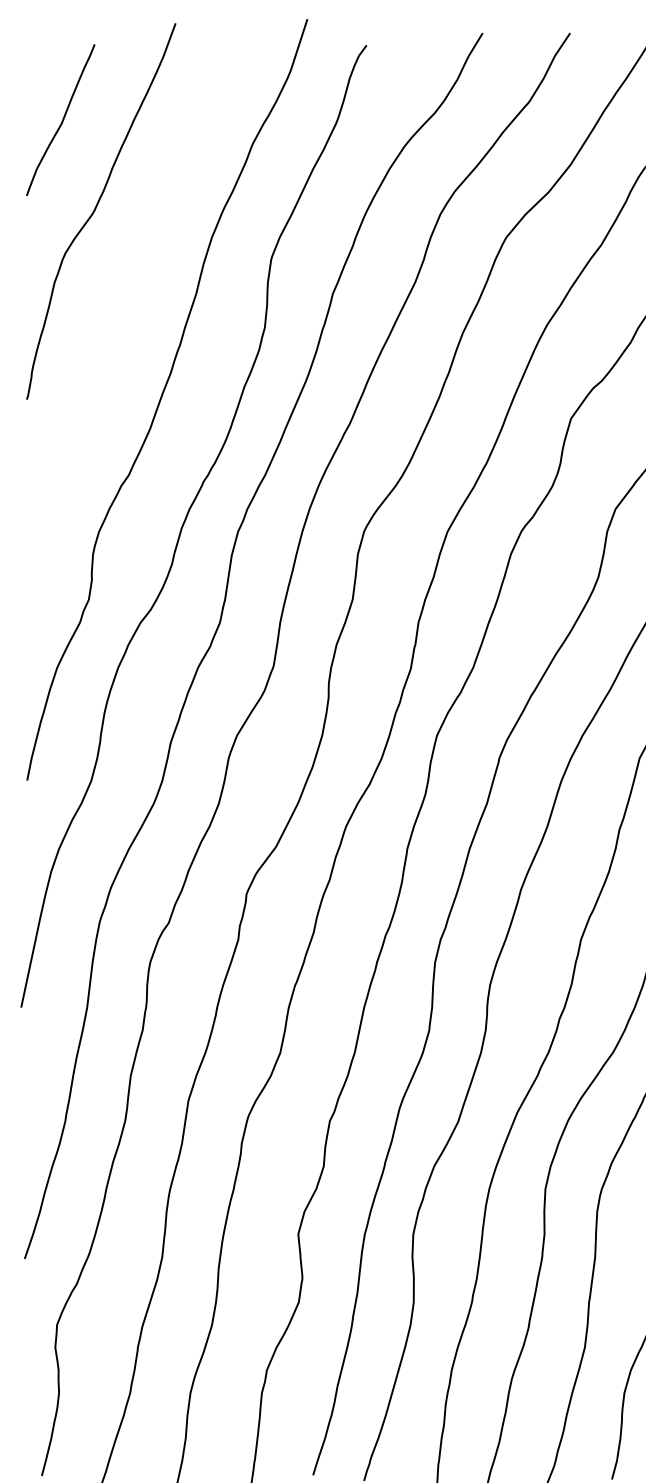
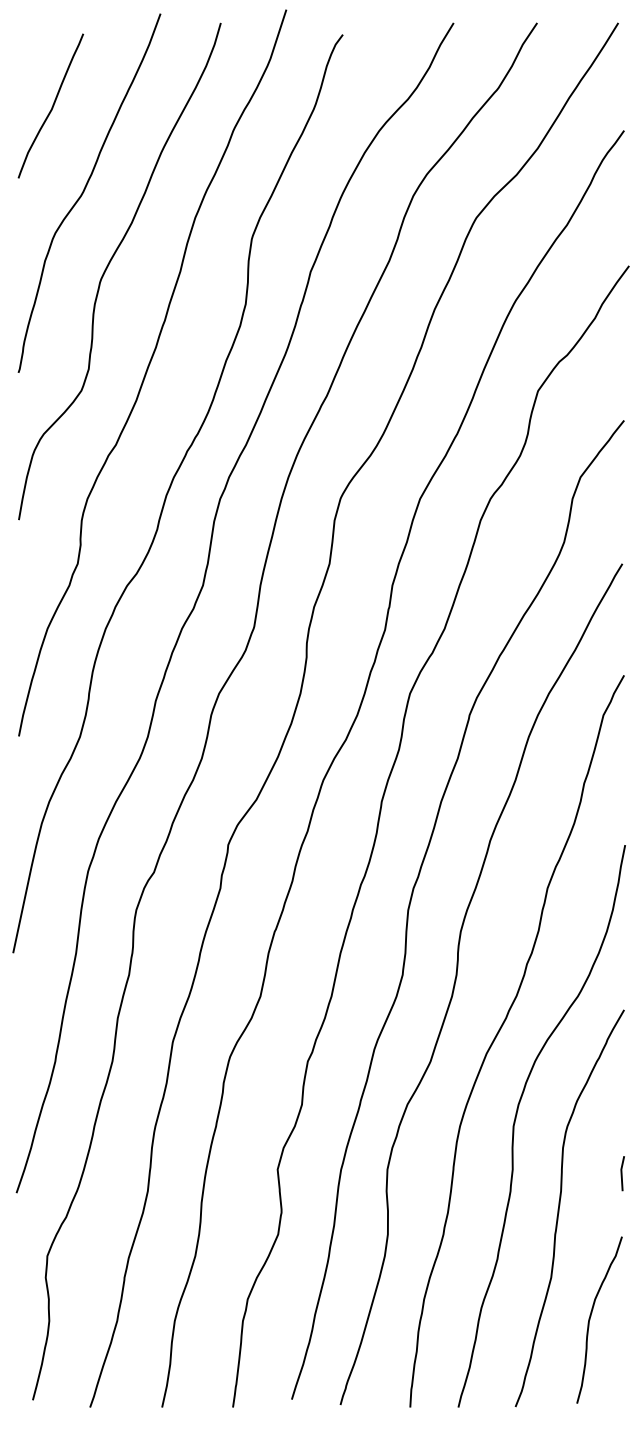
curve: (123, 285) -> (110, 263), added

